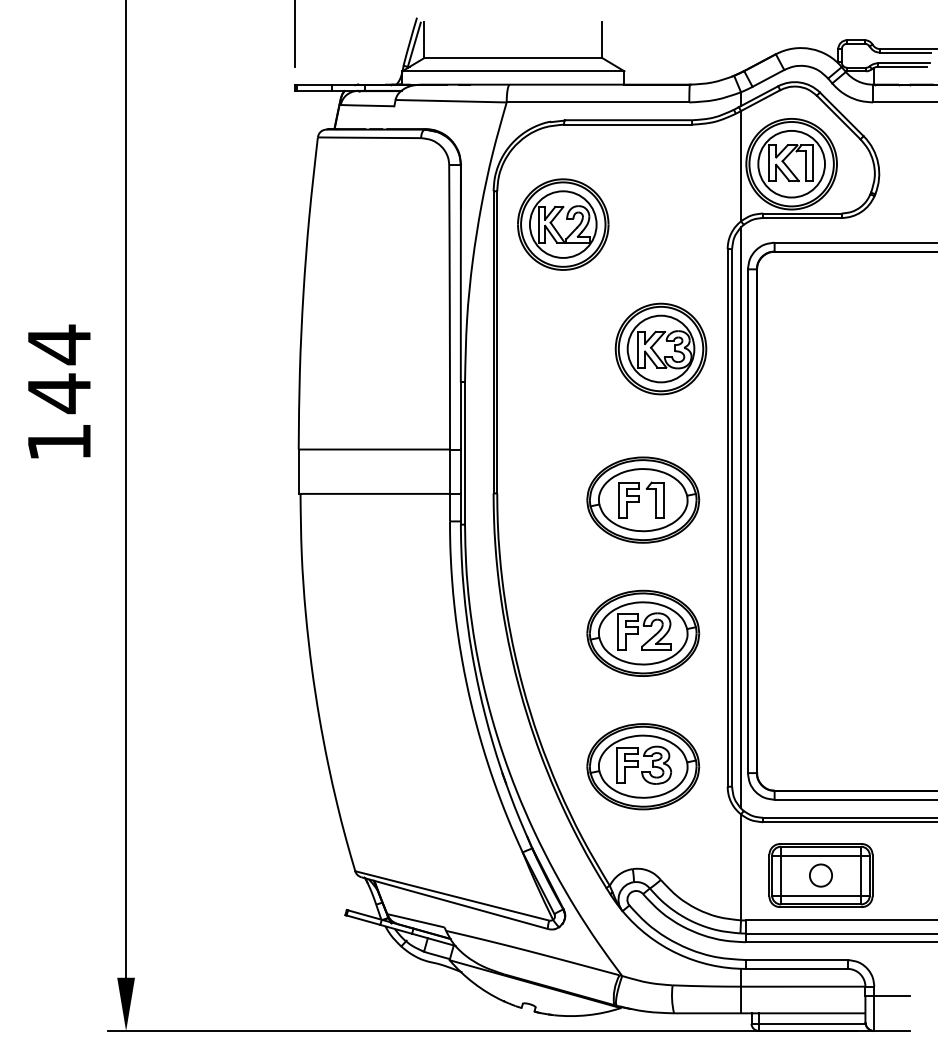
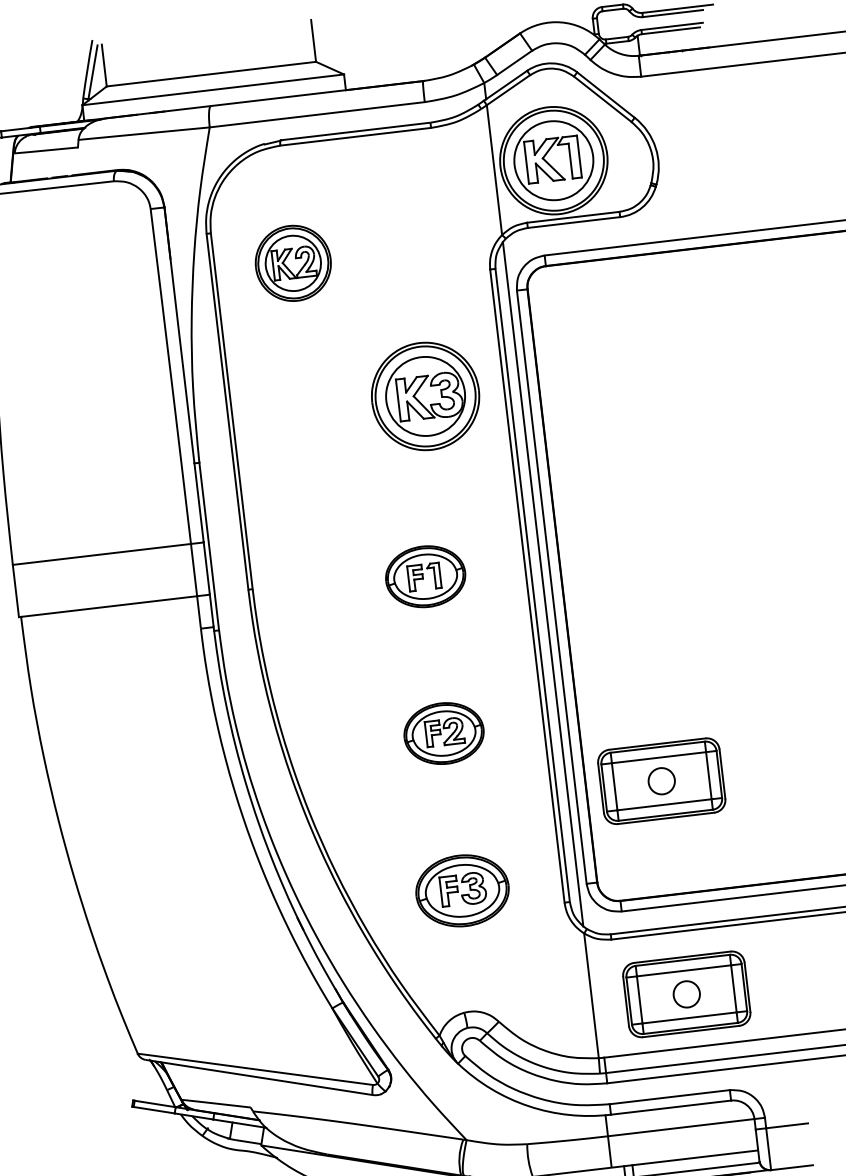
part: (563, 224) -> (293, 263), size x0.7
part: (643, 499) -> (425, 576), size x0.6
part: (643, 632) -> (444, 732), size x0.6
part: (820, 694) -> (661, 781), added
part: (643, 766) -> (462, 890), size x0.7

